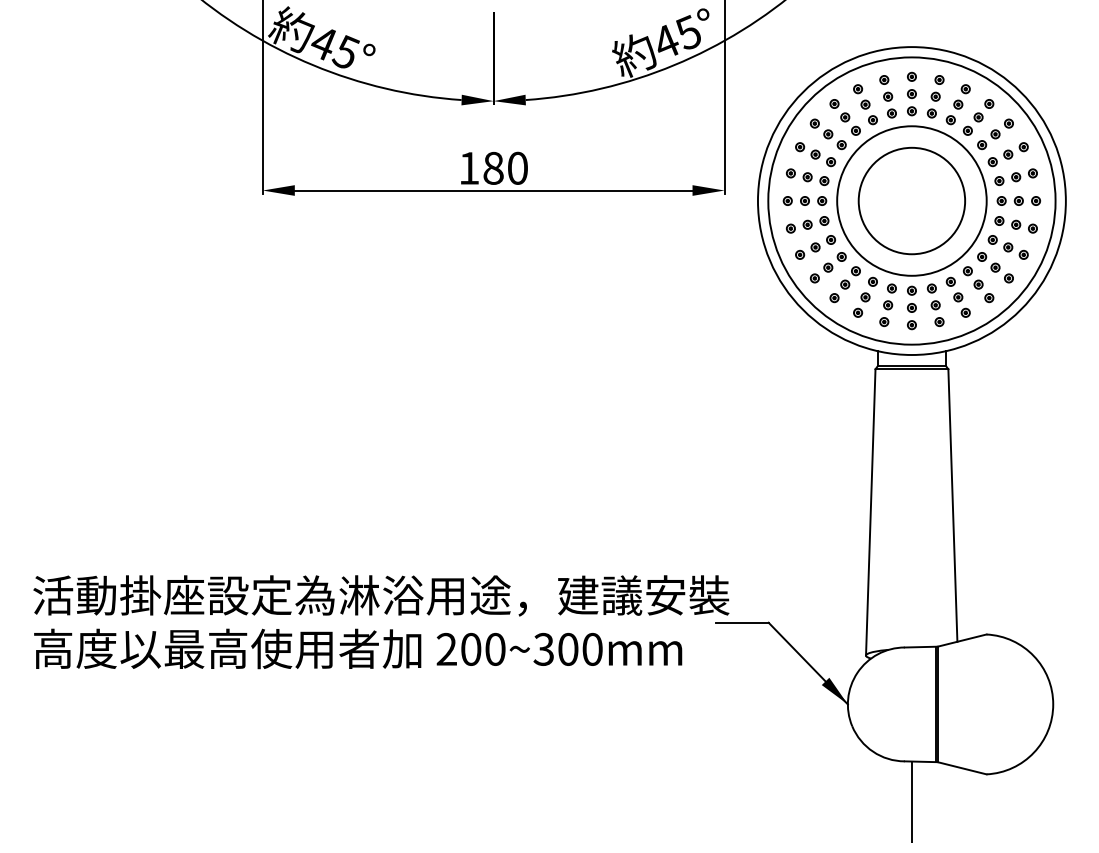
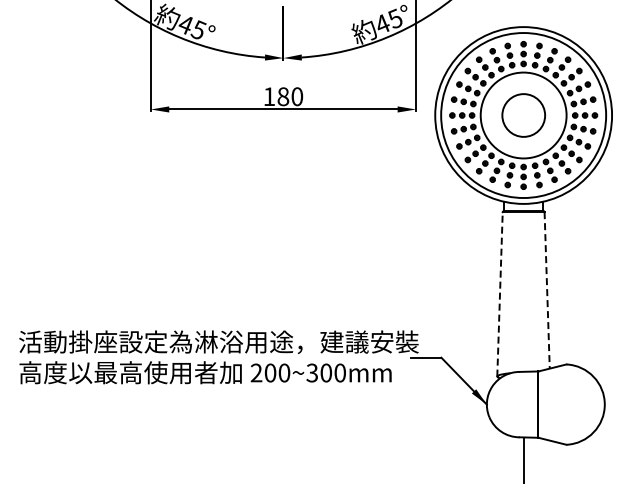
circle: (911, 201) -> (523, 115), size x0.7
line: (953, 505) -> (547, 290), solid -> dashed
line: (871, 510) -> (500, 293), solid -> dashed

